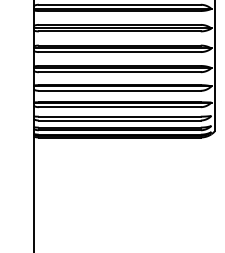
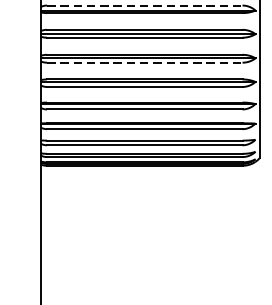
line: (119, 4) -> (144, 5), solid -> dashed
line: (119, 52) -> (144, 63), solid -> dashed

